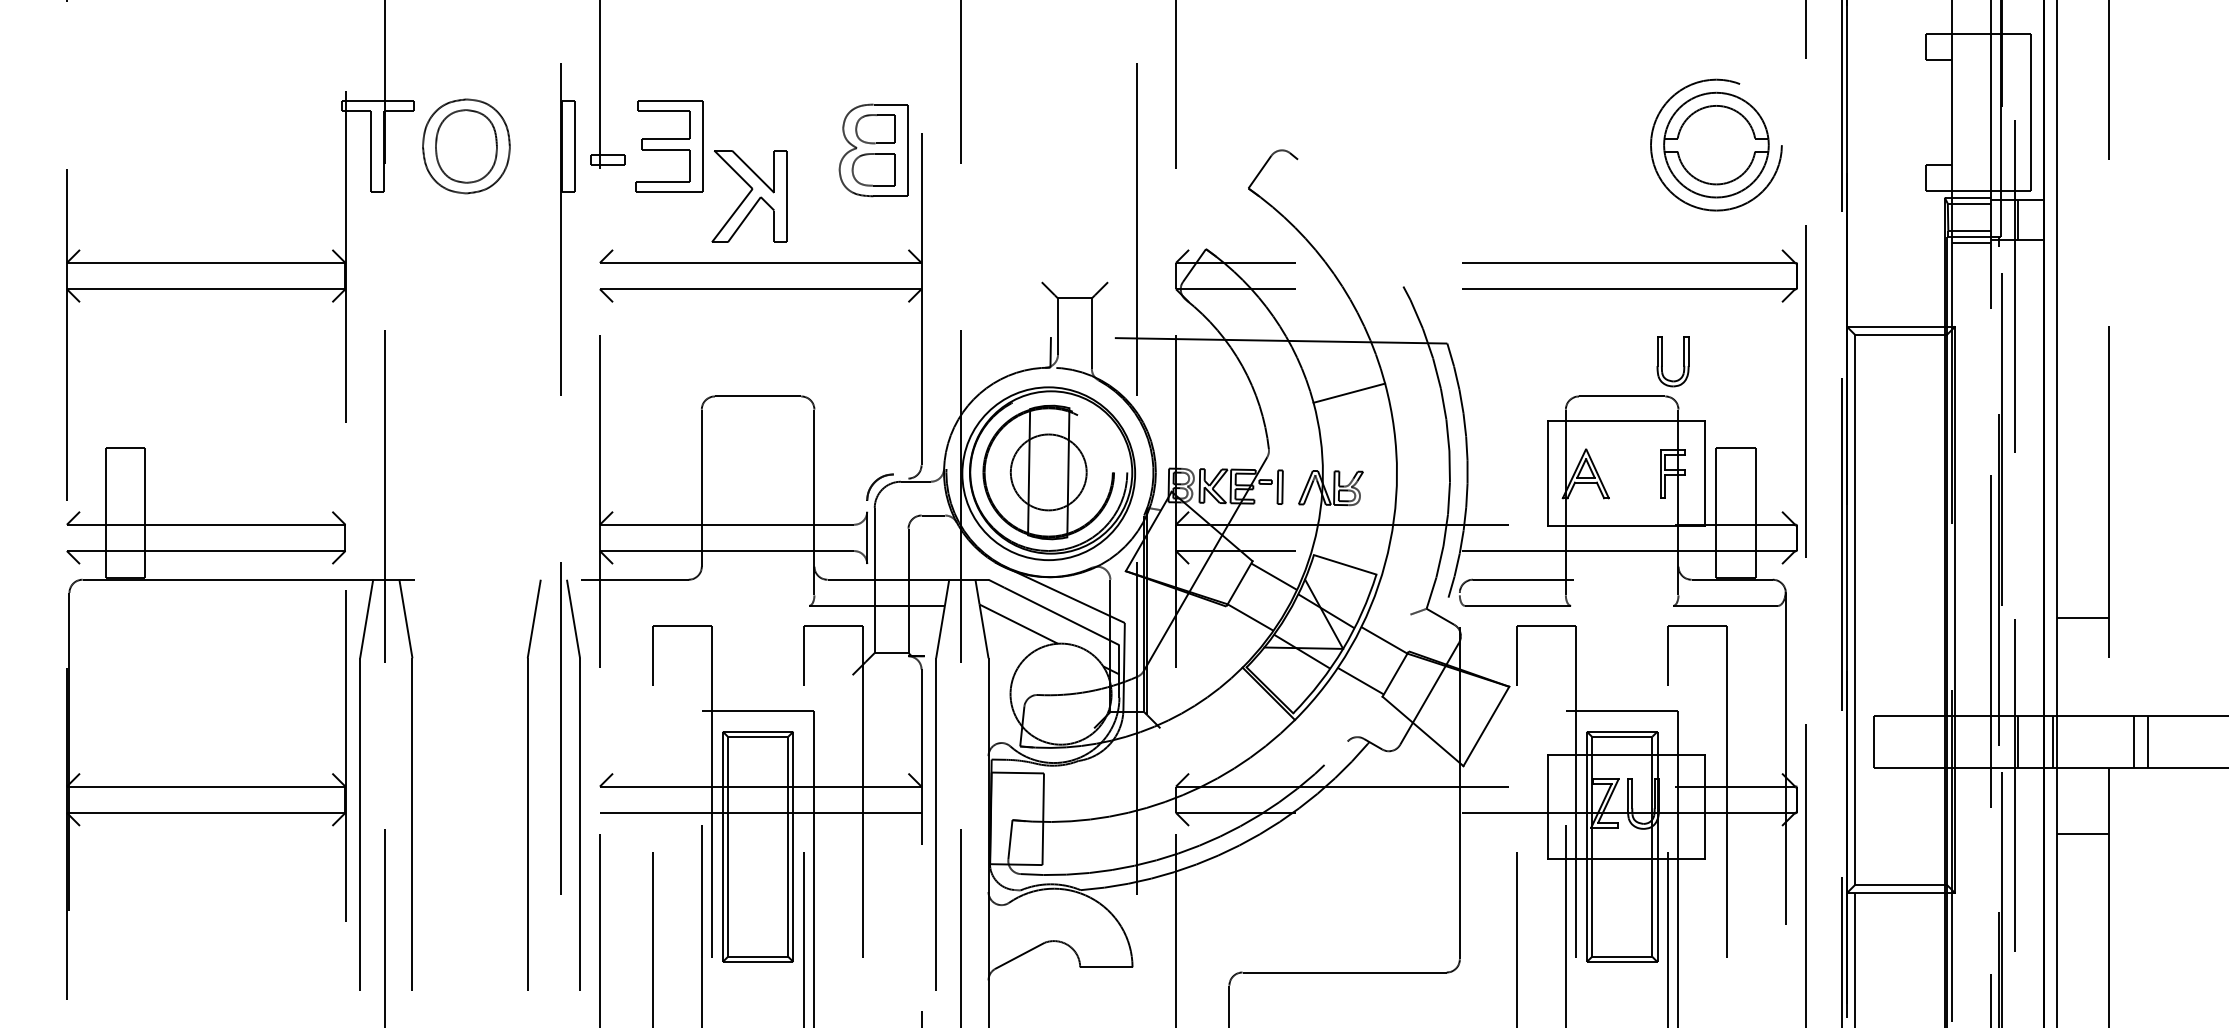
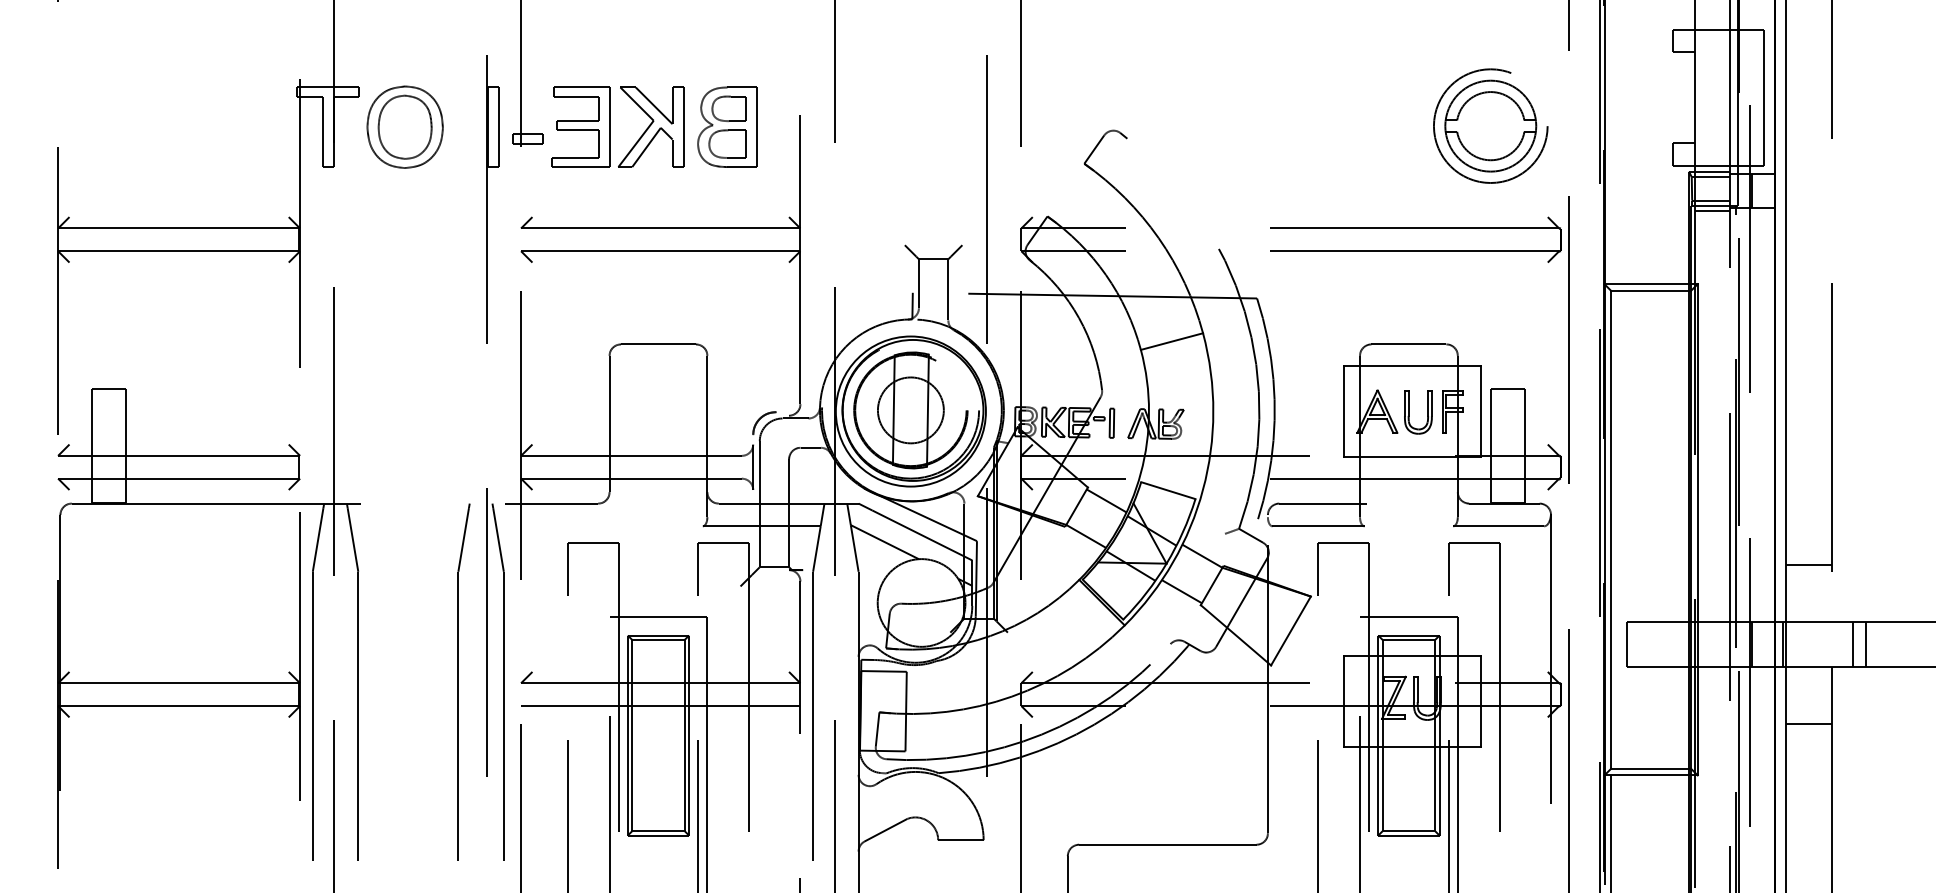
part: (873, 150) -> (727, 127), moved
part: (749, 196) -> (650, 127), moved
part: (1662, 361) -> (1409, 412), moved
line: (2082, 617) -> (1808, 565), moved

